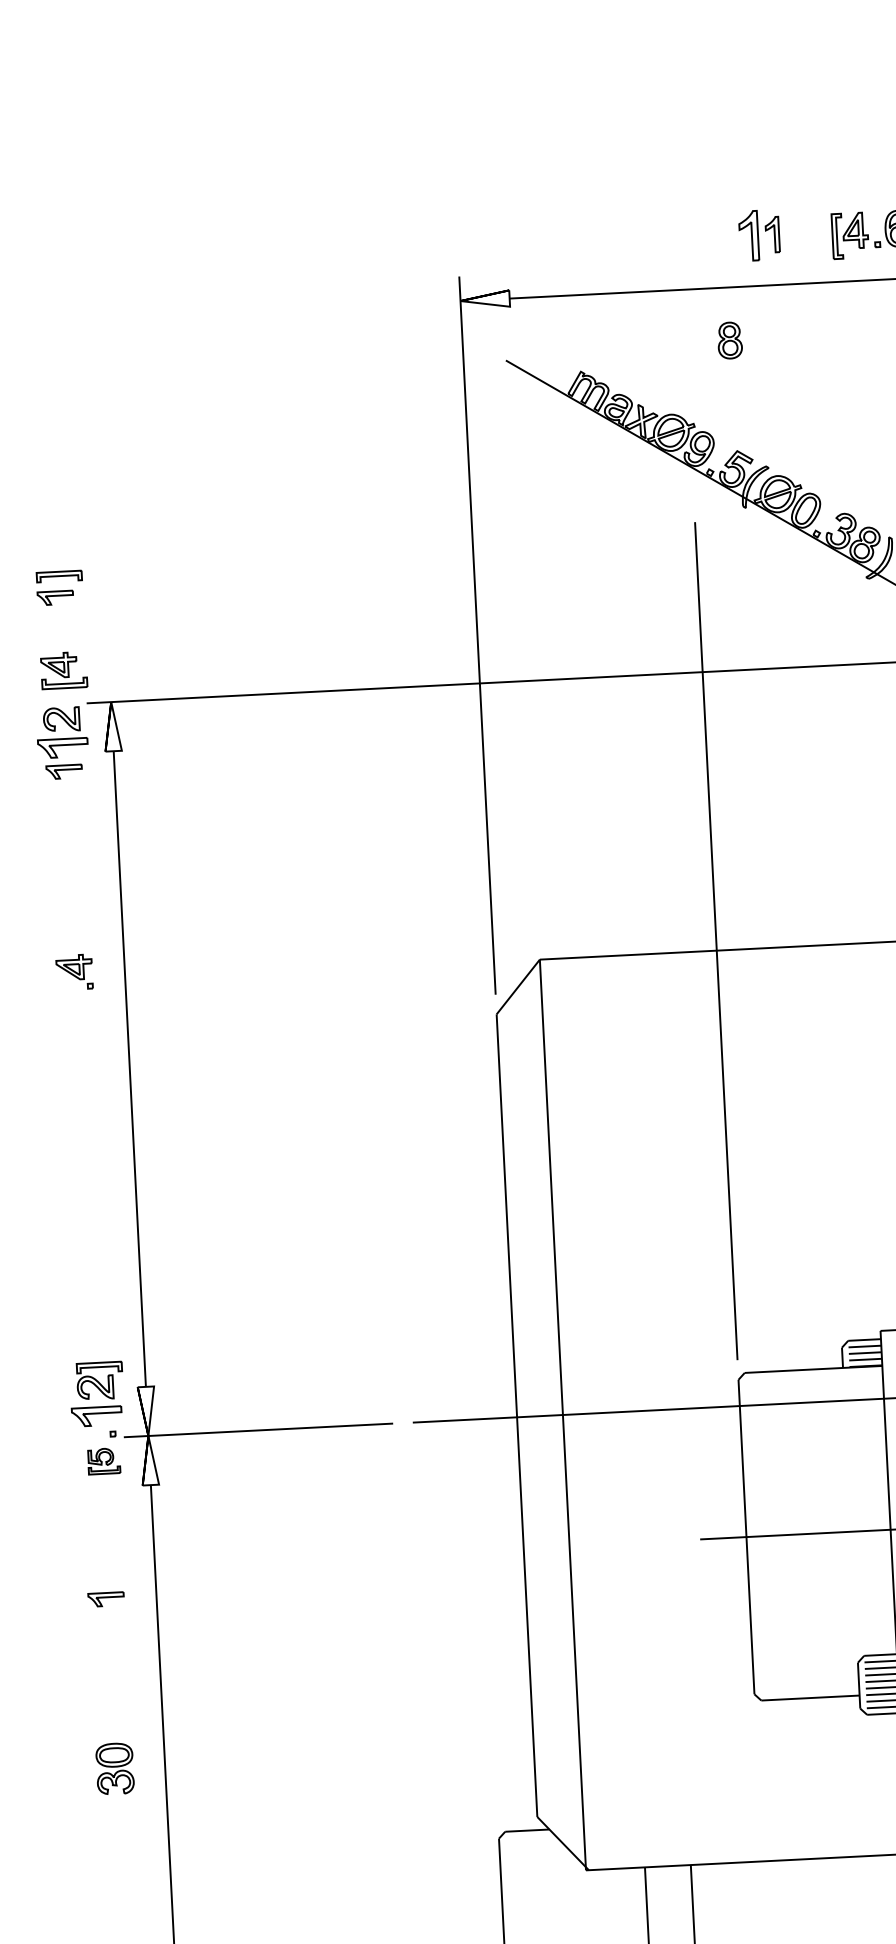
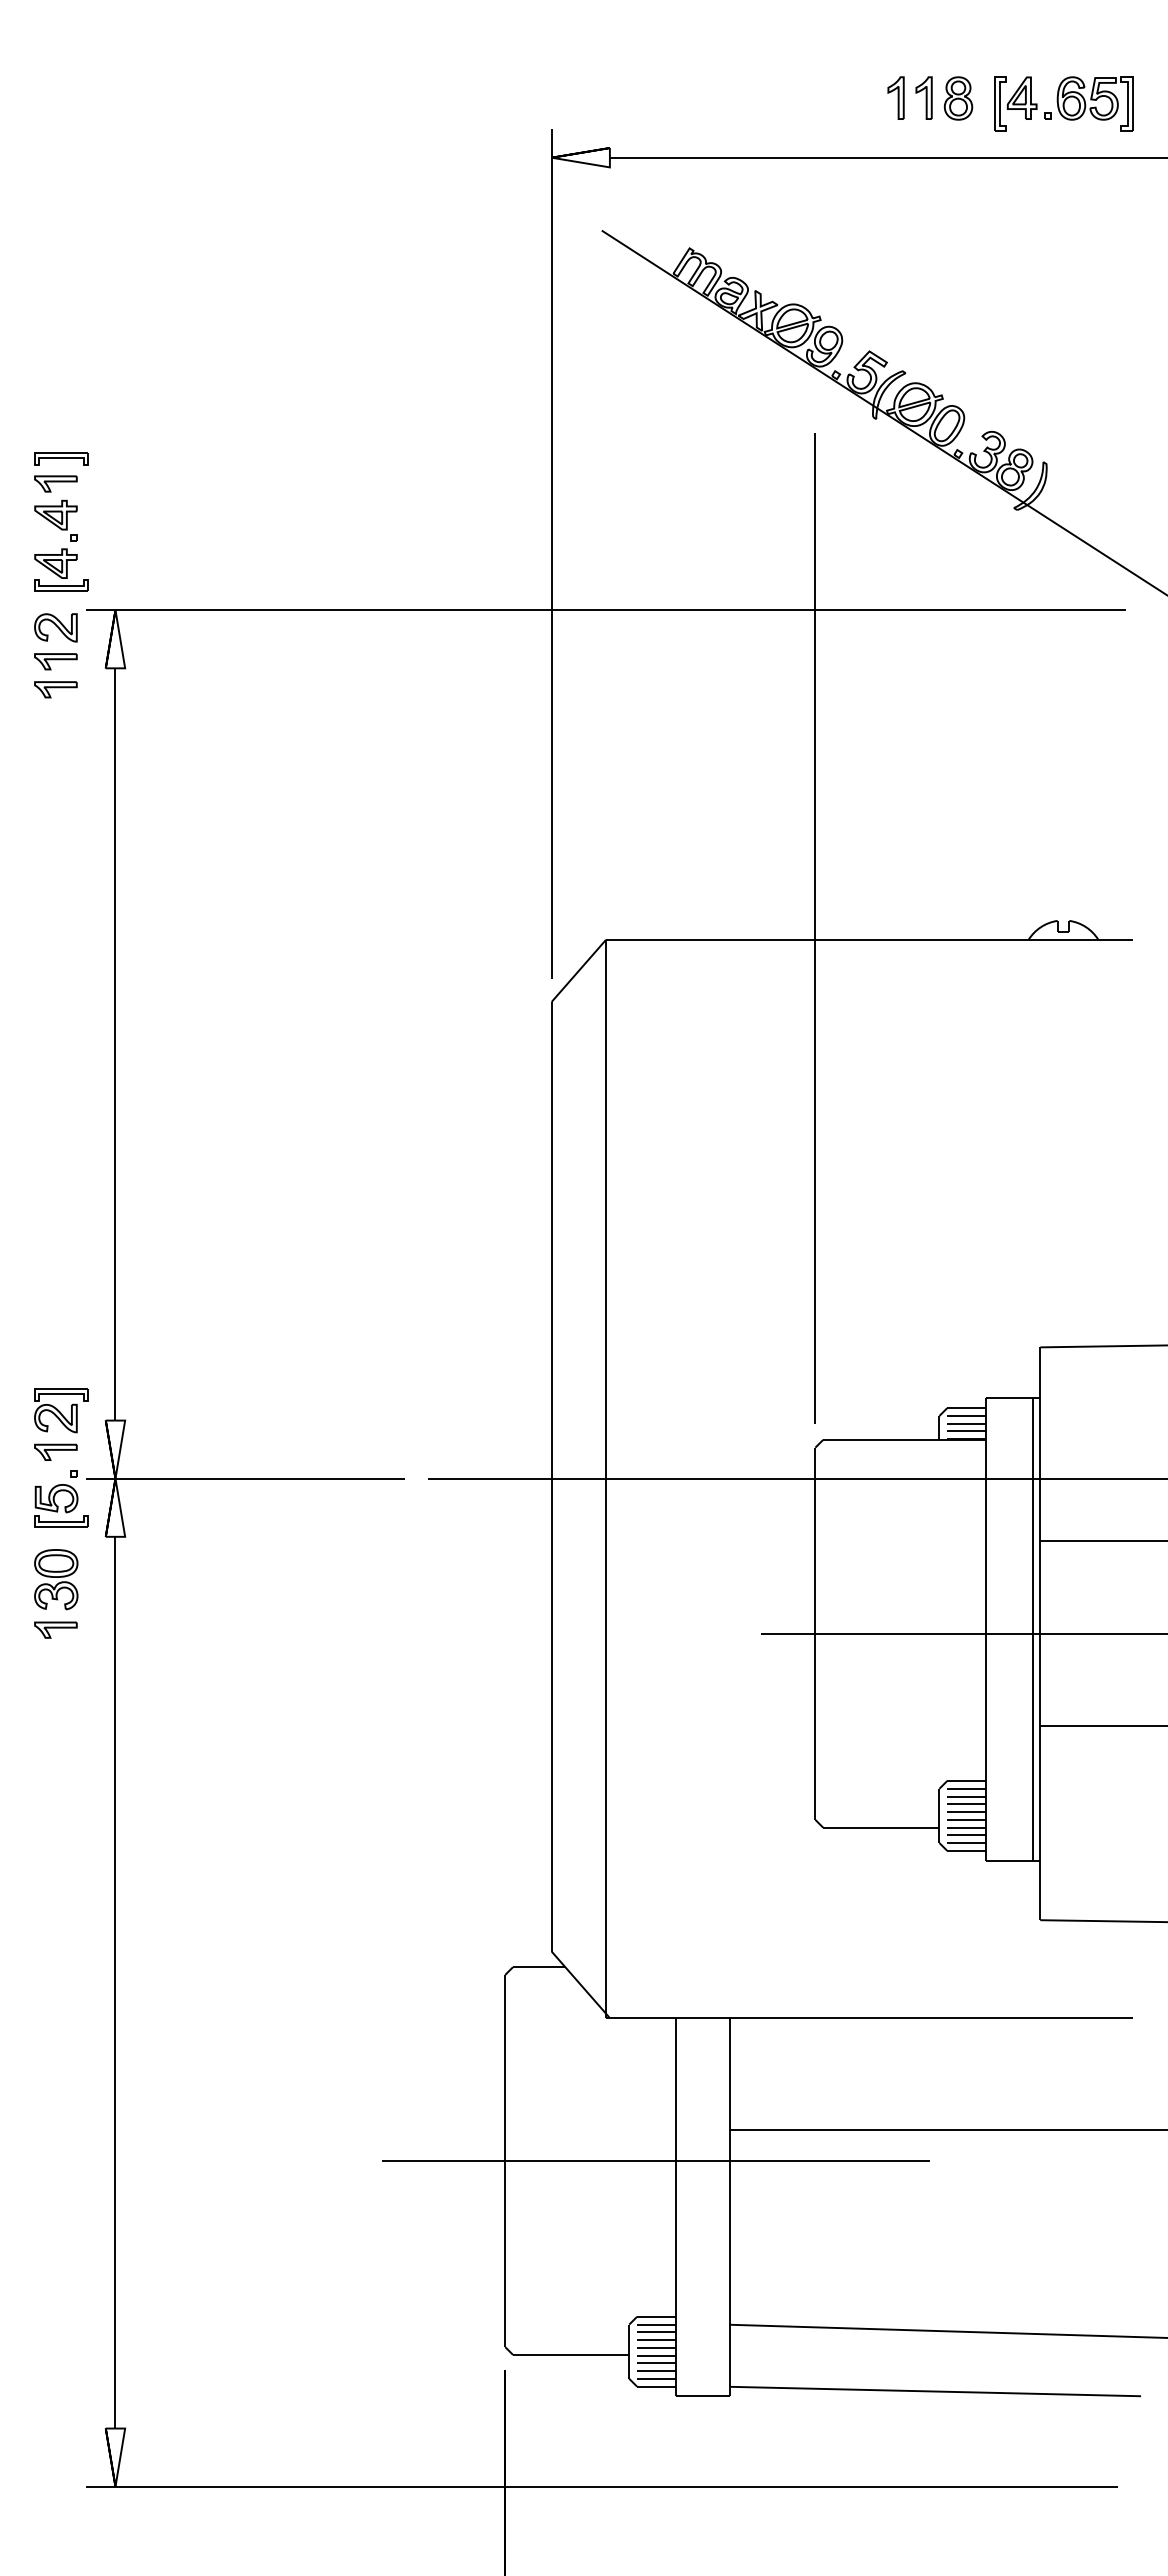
part: (748, 235) -> (895, 97), size x0.71
part: (730, 340) -> (958, 98), moved
part: (62, 748) -> (55, 661), size x0.71
part: (74, 971) -> (55, 520), moved
part: (96, 1415) -> (55, 1451), size x0.71
part: (103, 1460) -> (61, 1505), size x1.43
part: (105, 1598) -> (55, 1629), moved
part: (115, 1768) -> (56, 1579), moved

